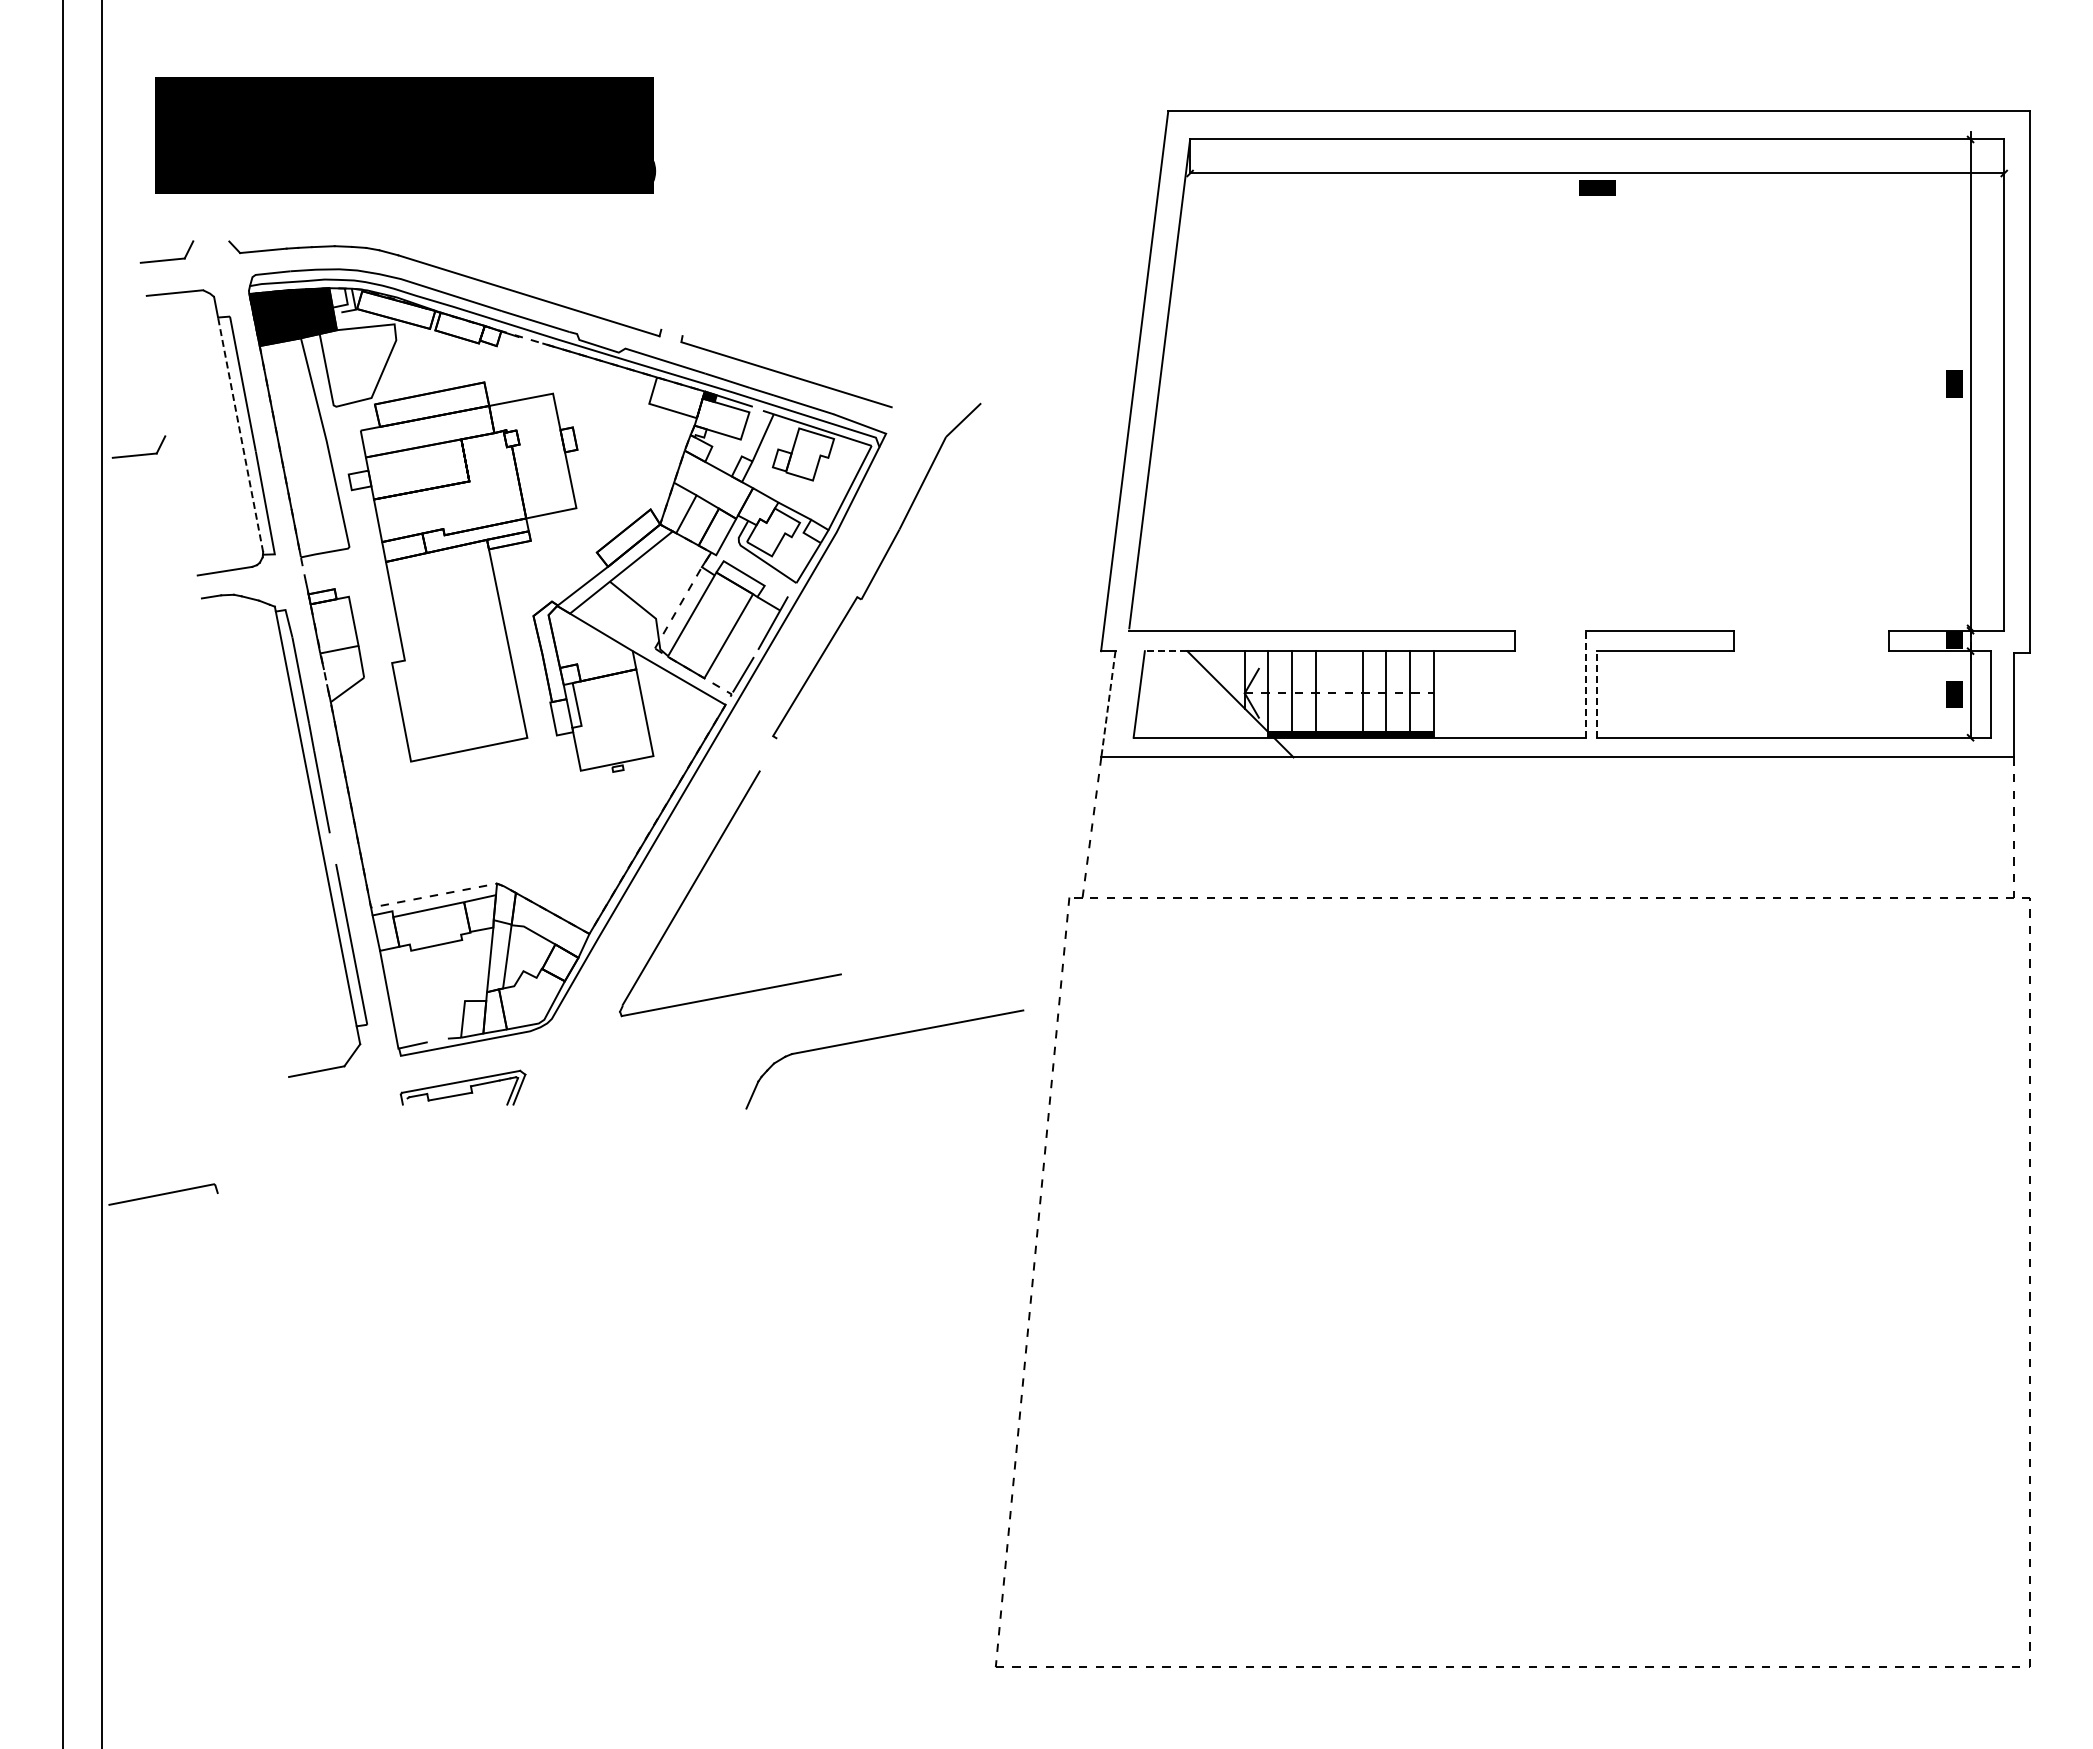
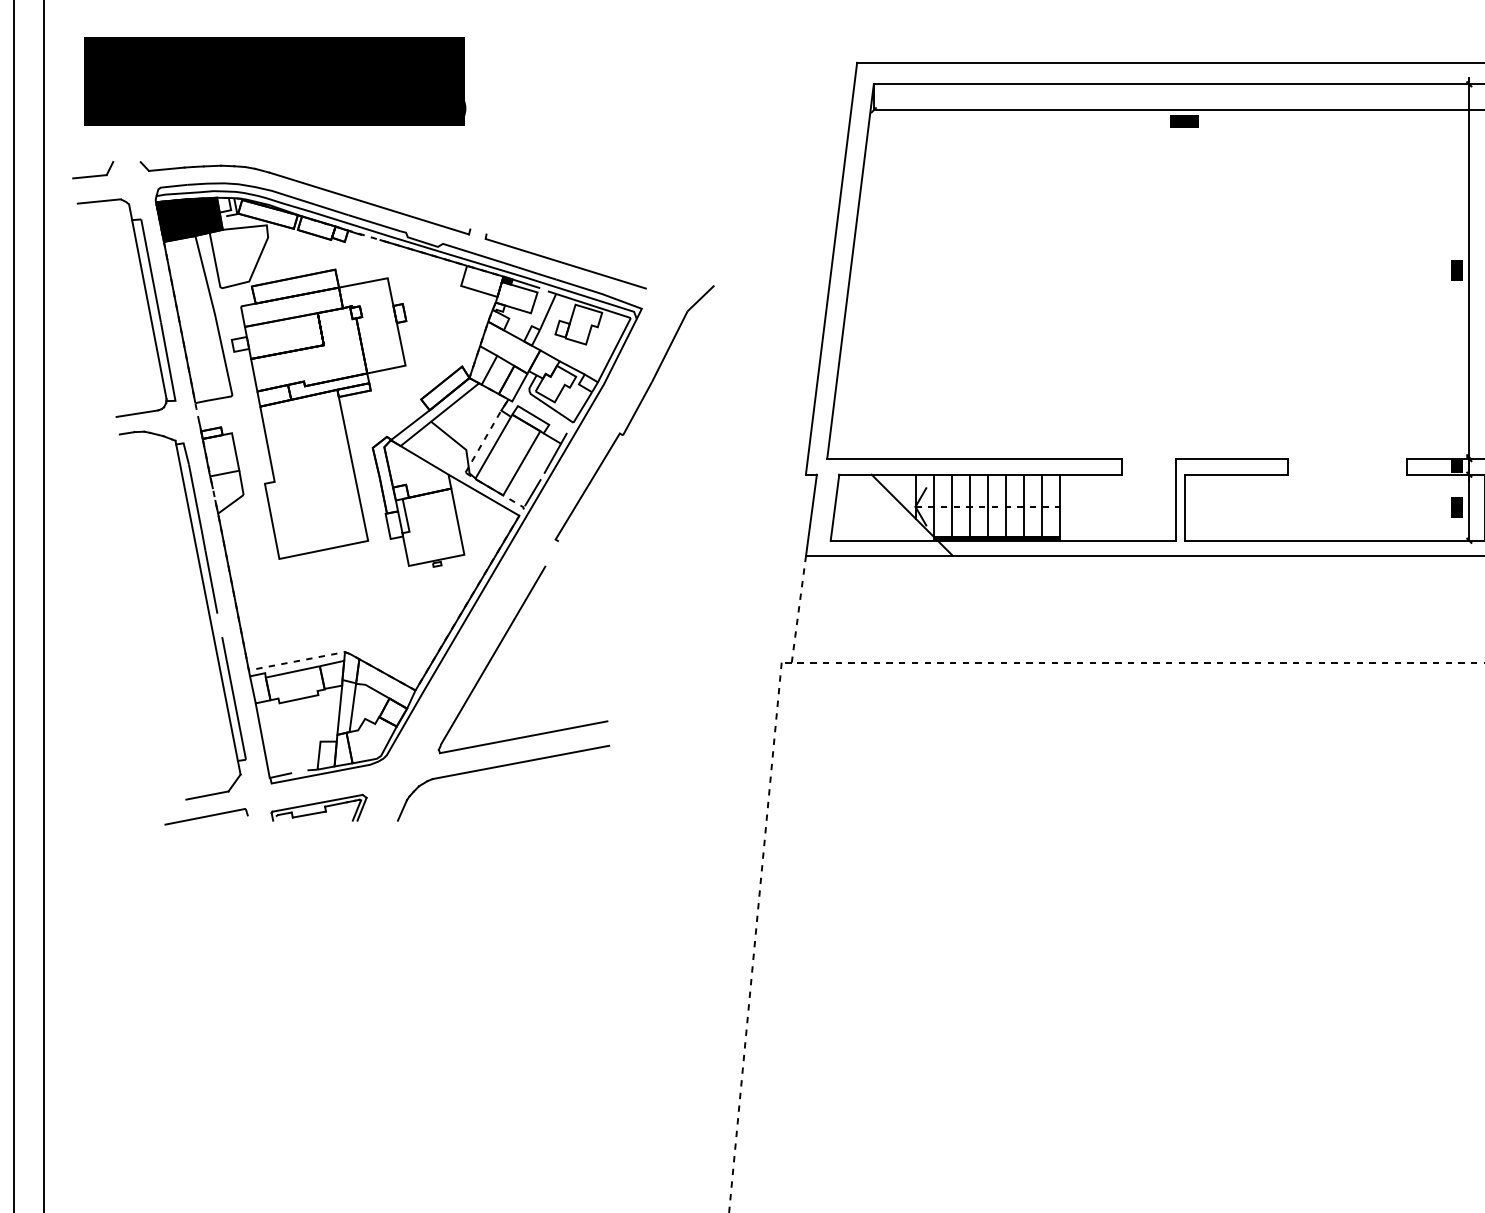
line: (240, 434) -> (149, 309), dashed -> solid
part: (138, 454) -> (71, 324), removed
line: (1165, 651) -> (855, 474), dashed -> solid
line: (1585, 684) -> (1175, 500), dashed -> solid
line: (1339, 691) -> (987, 505), added
line: (1597, 693) -> (1184, 507), dashed -> solid
line: (1108, 704) -> (811, 515), dashed -> solid
part: (881, 1038) -> (501, 767), moved
line: (163, 1194) -> (206, 816), moved

